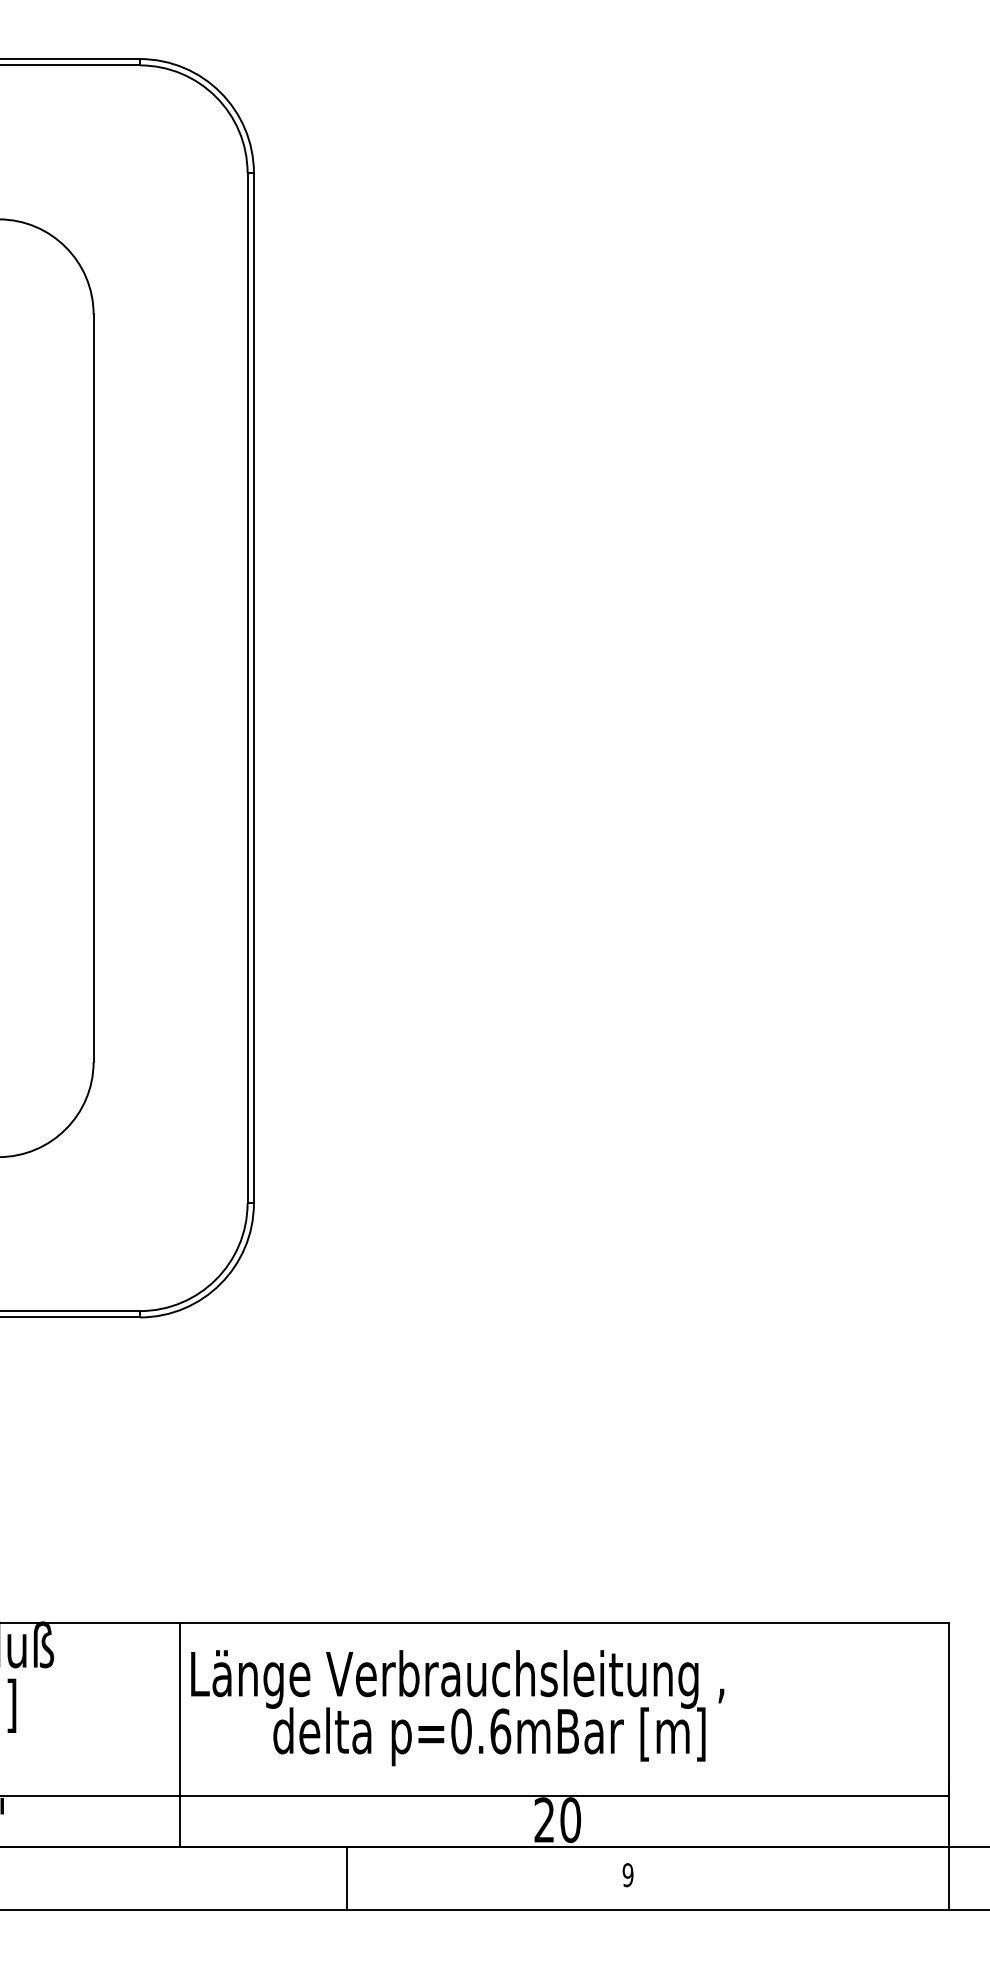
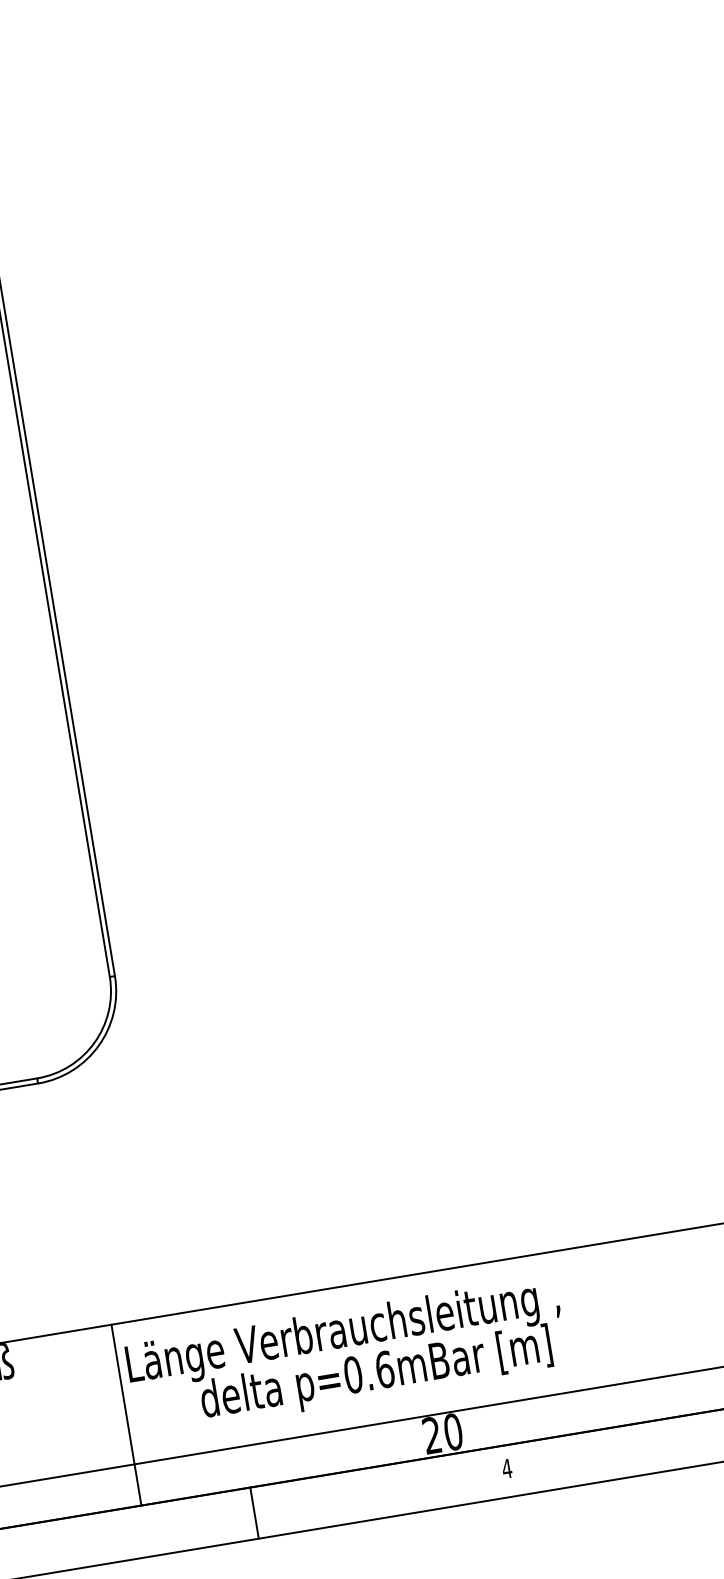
text: (627, 1875) -> (506, 1469), 9 -> 4
line: (347, 1877) -> (254, 1512), moved

